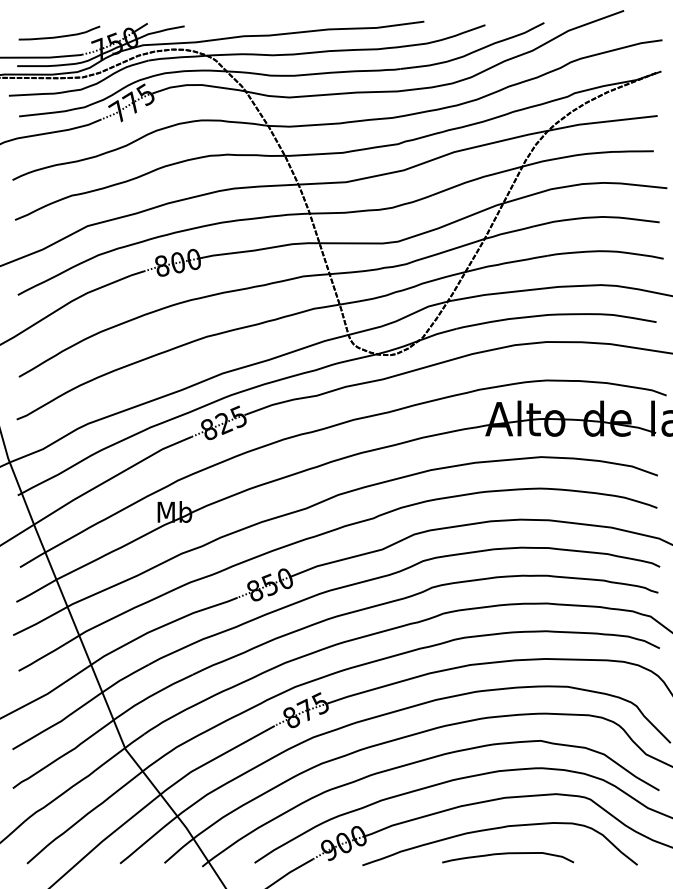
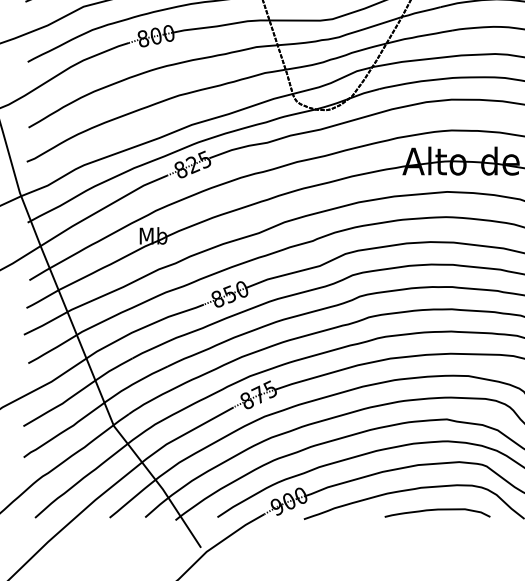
curve: (508, 854) -> (437, 510), moved

